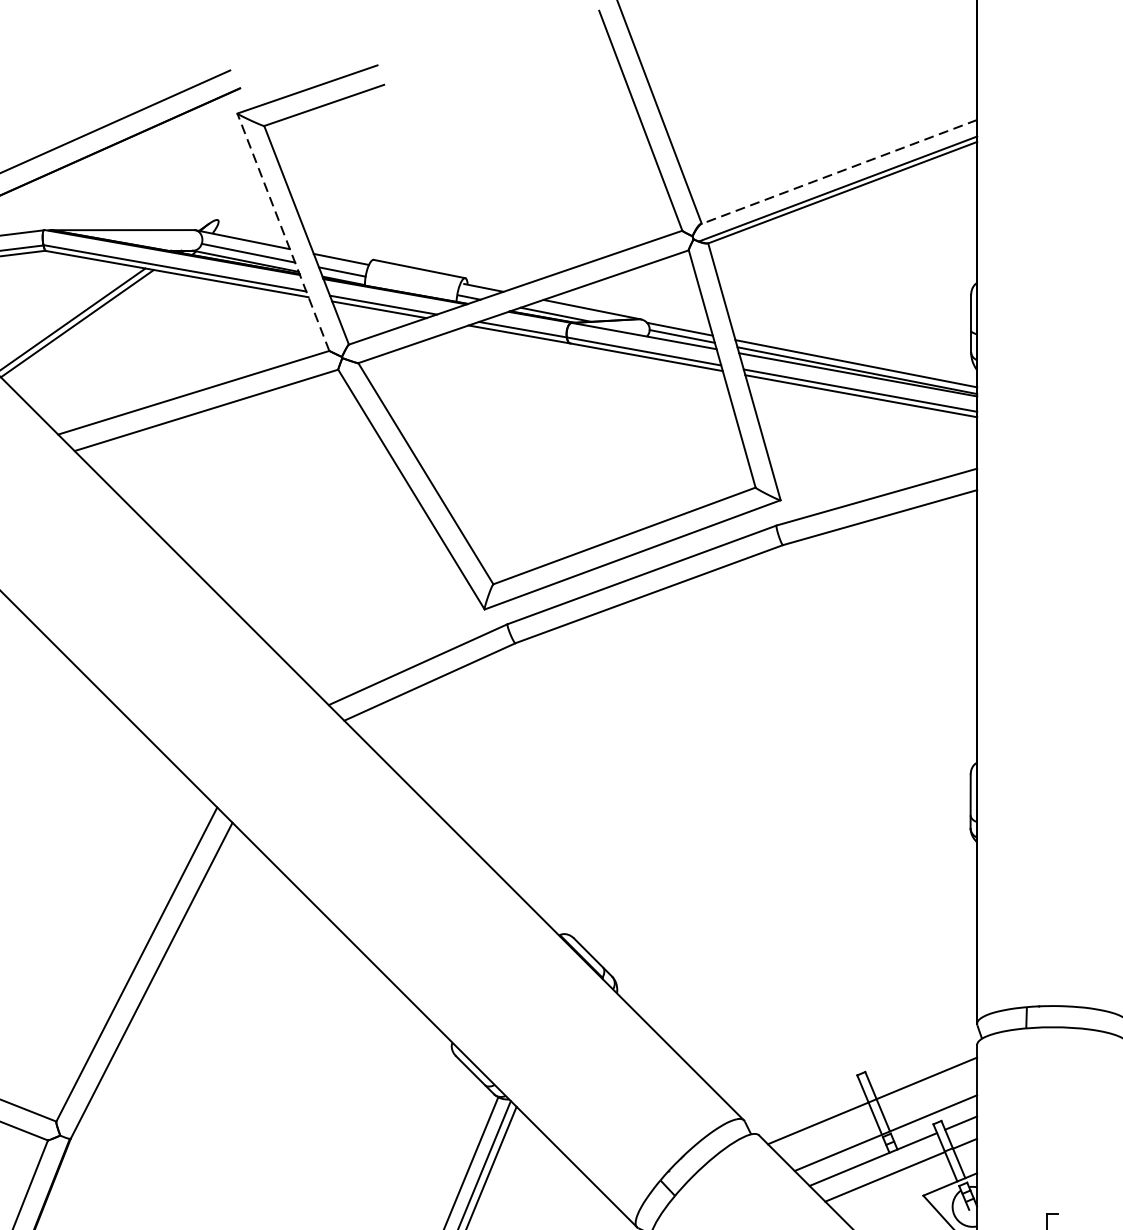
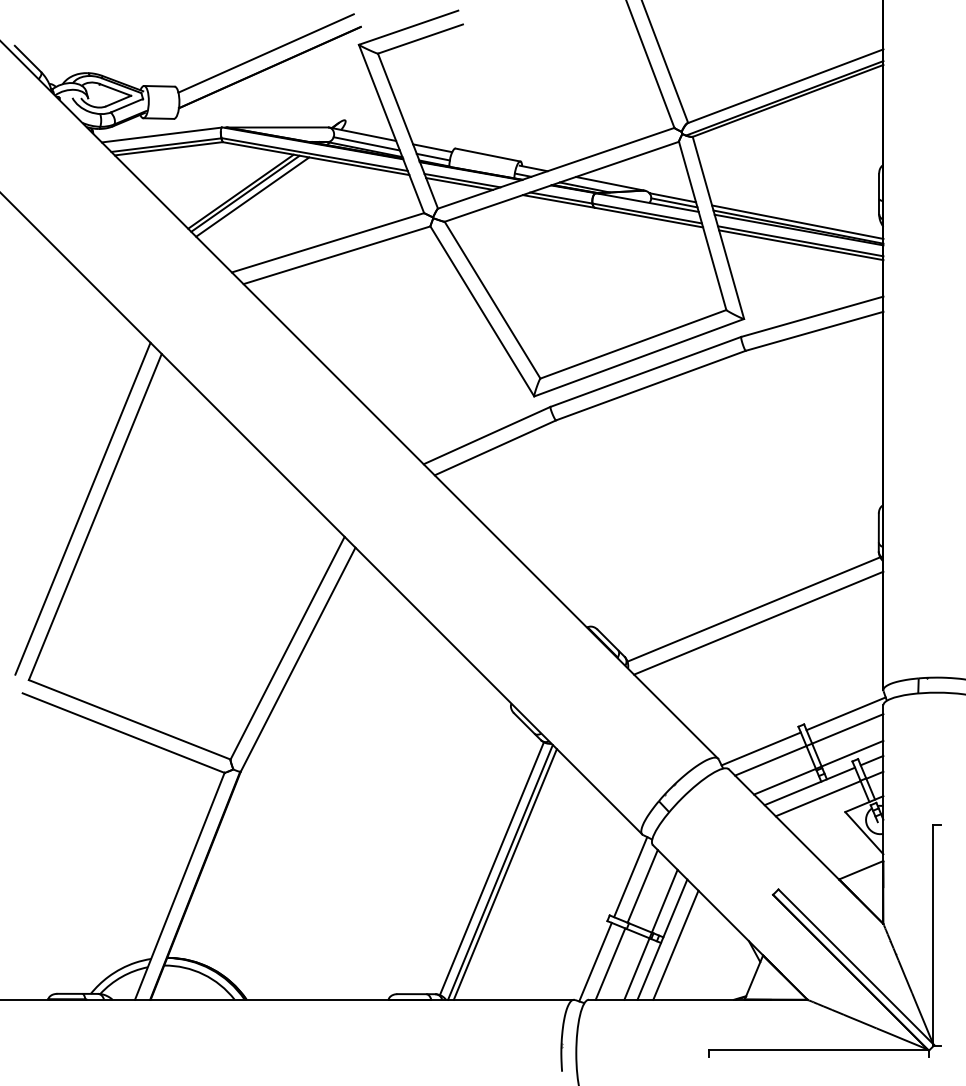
line: (839, 172) -> (785, 86), dashed -> solid
line: (283, 231) -> (391, 128), dashed -> solid
line: (87, 327) -> (252, 196), added
line: (793, 909) -> (753, 609), added
line: (800, 928) -> (758, 622), added
line: (923, 1056) -> (845, 713), added
line: (803, 1106) -> (760, 748), added

